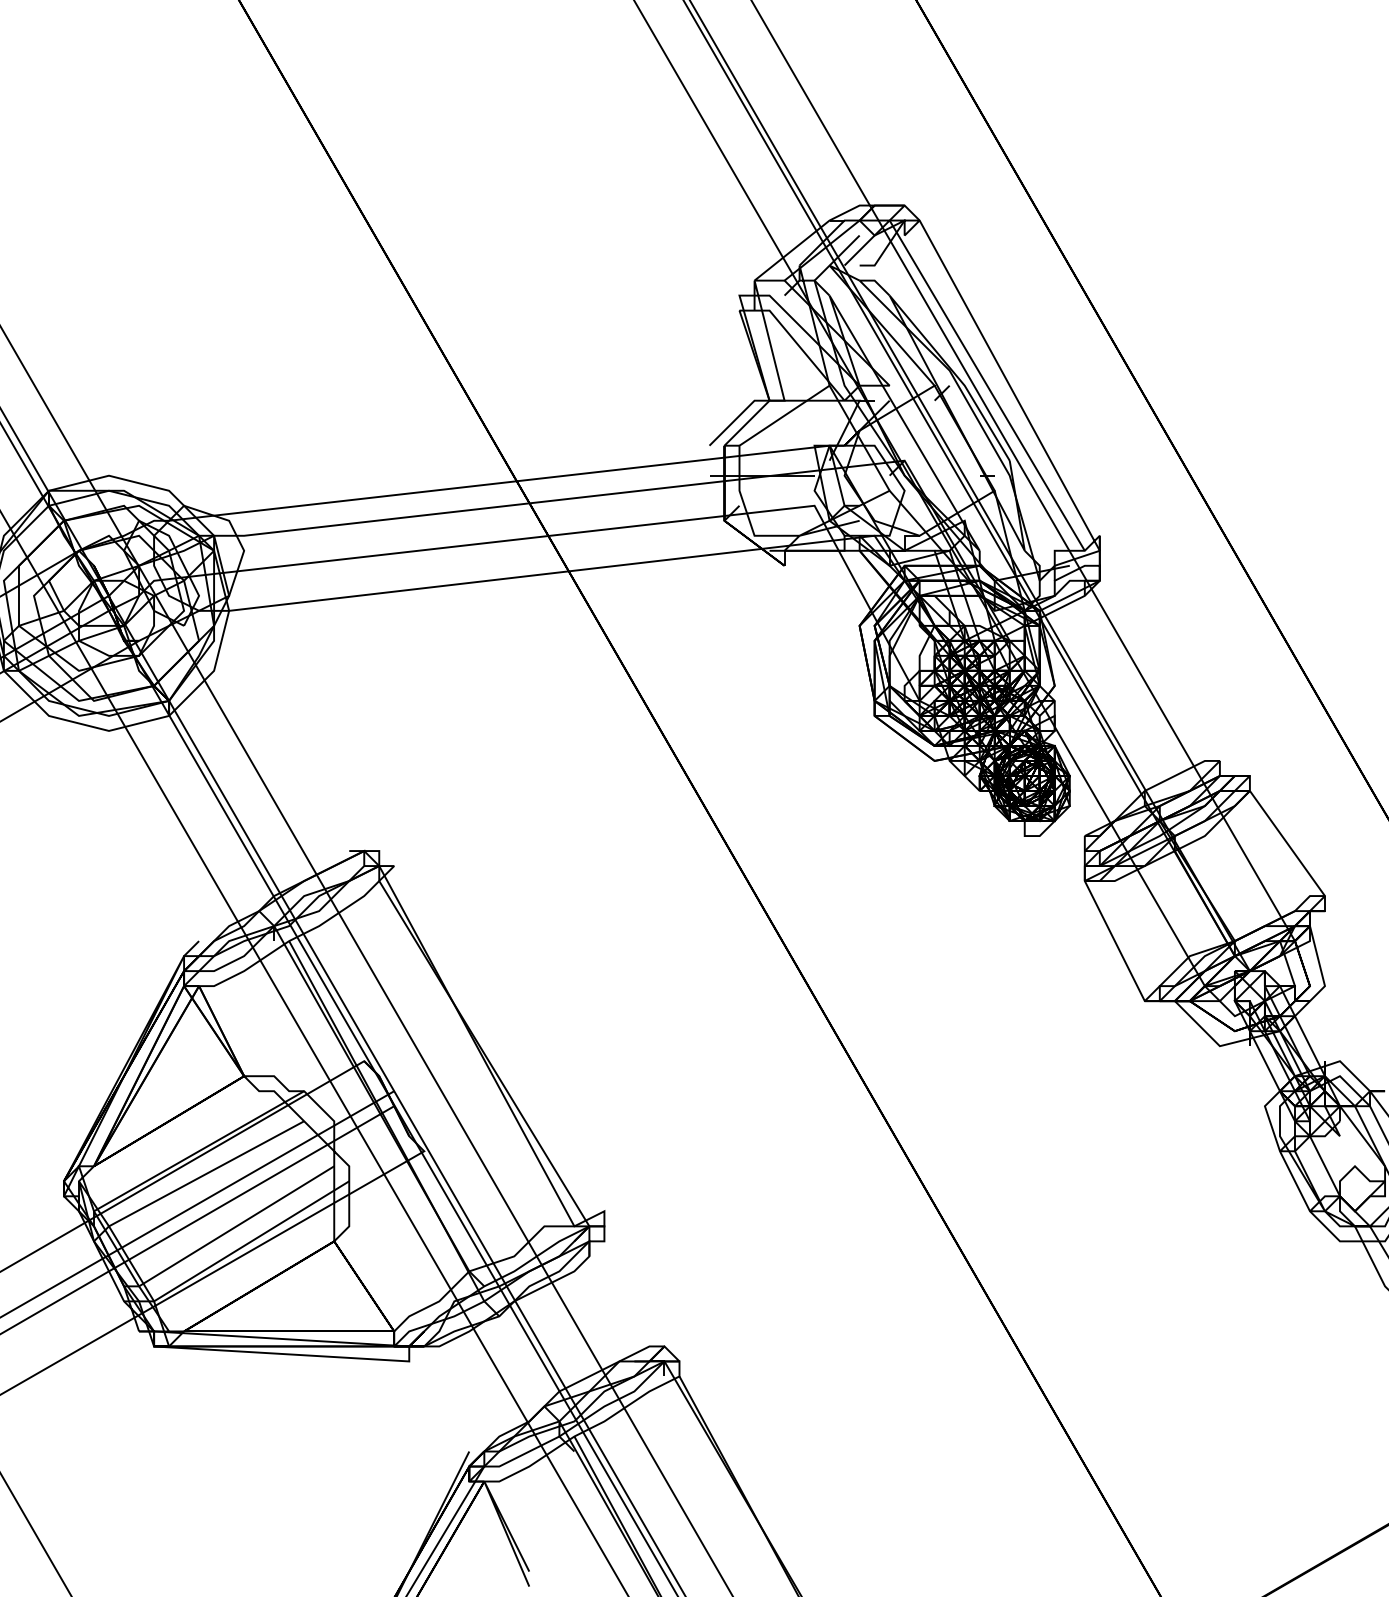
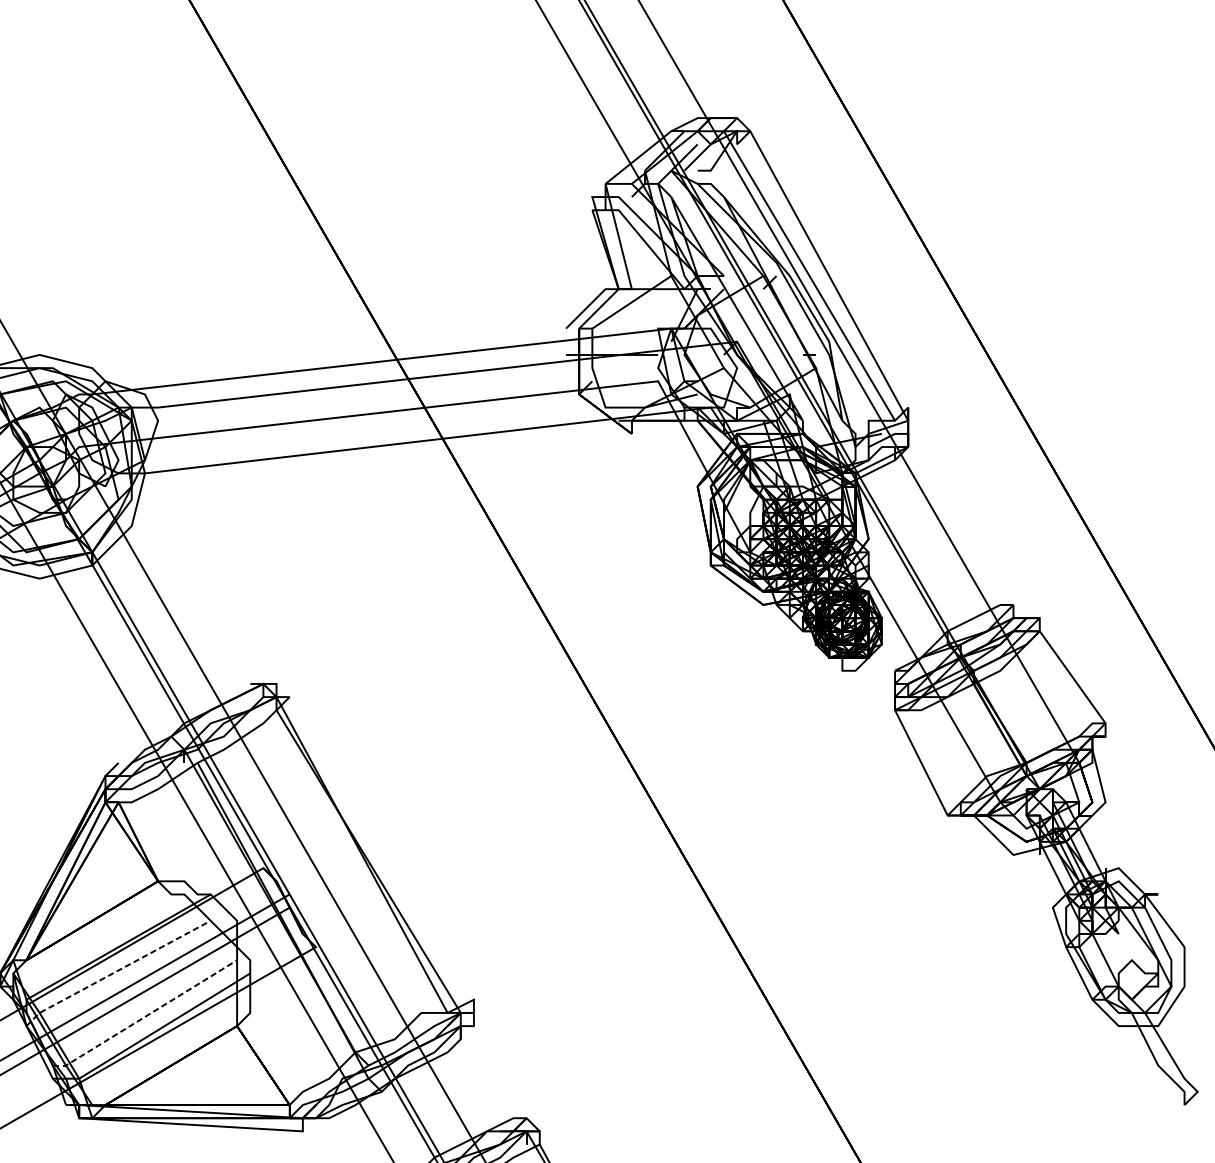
line: (196, 1179) -> (116, 971), solid -> dashed
line: (229, 1230) -> (145, 1016), solid -> dashed

